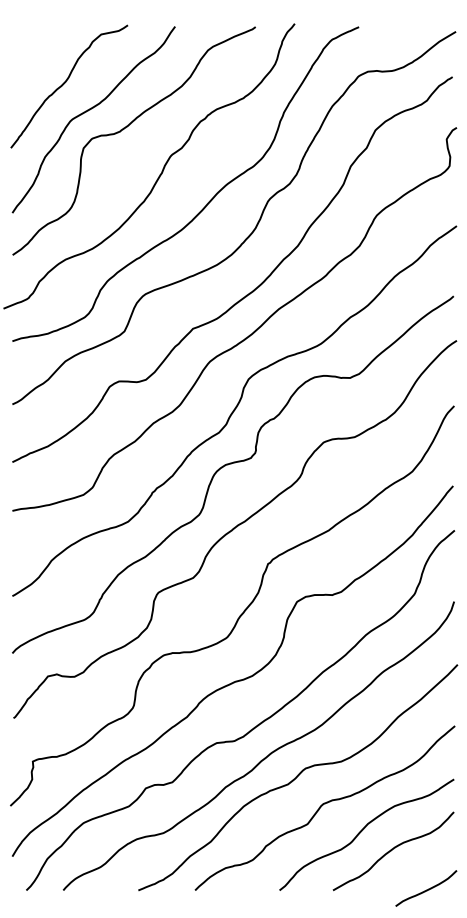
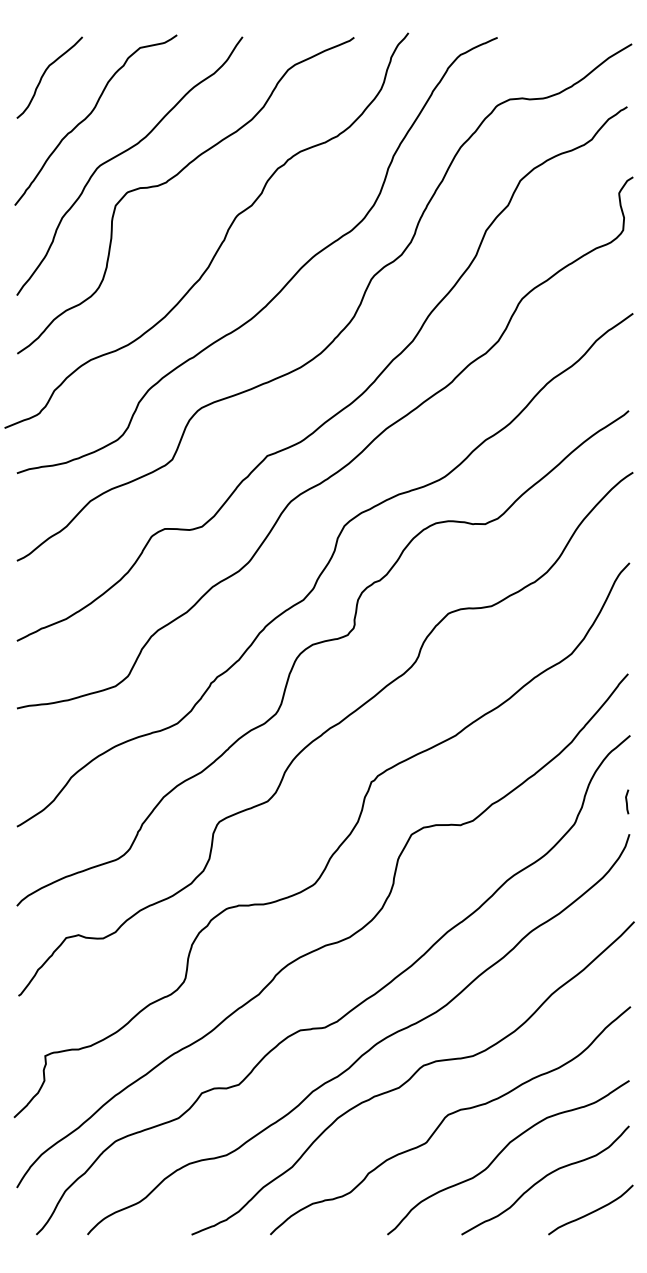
curve: (33, 52) -> (45, 73), added
line: (452, 577) -> (627, 801), added
curve: (426, 889) -> (591, 1211), moved

